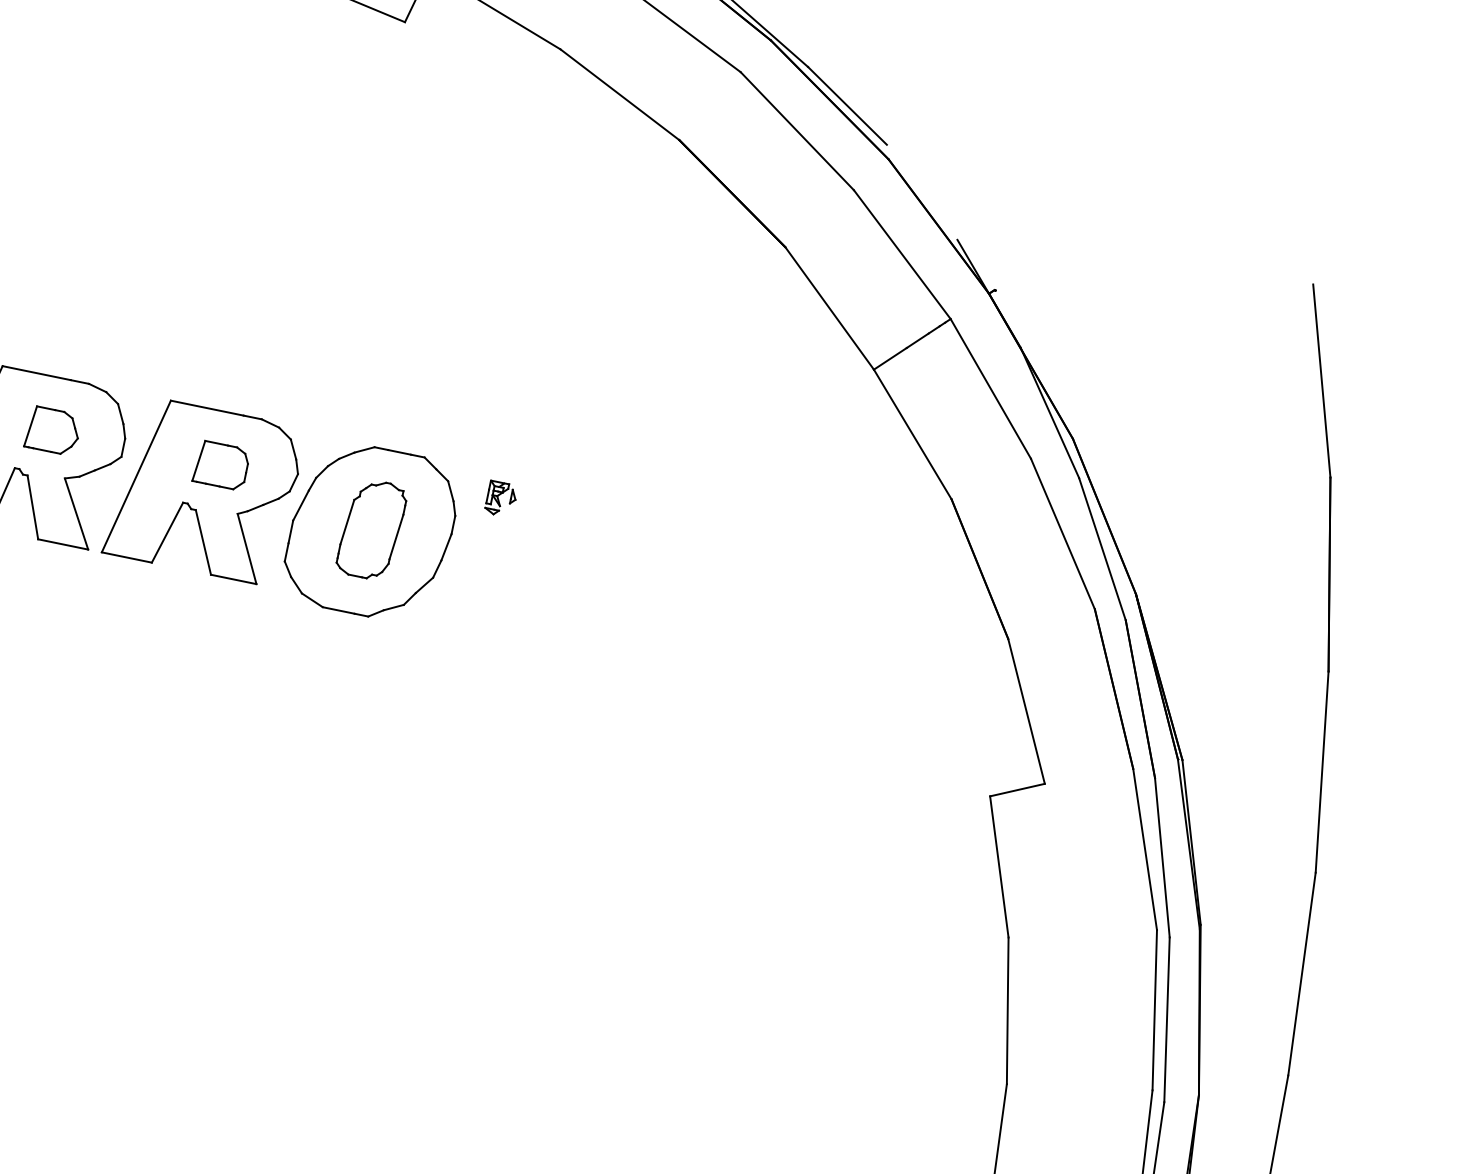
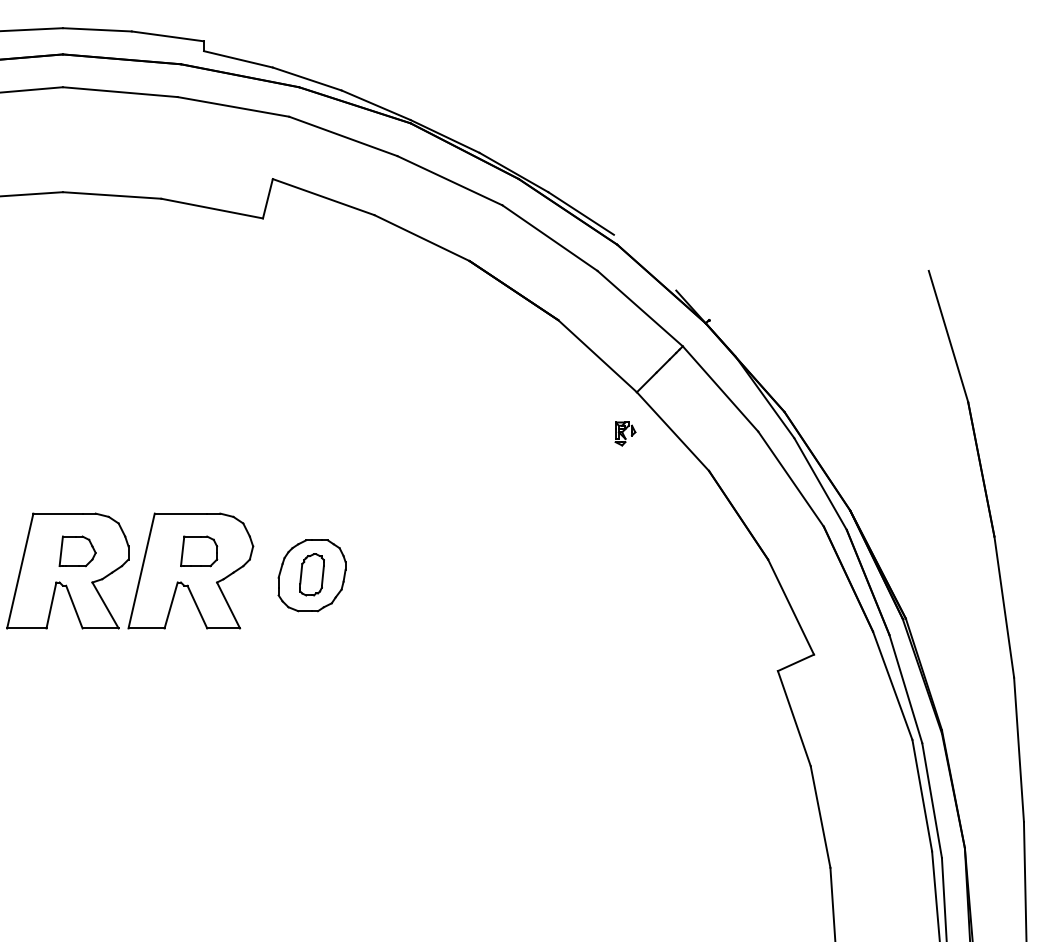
part: (501, 498) -> (625, 433), moved
part: (370, 531) -> (311, 575), size x0.6

